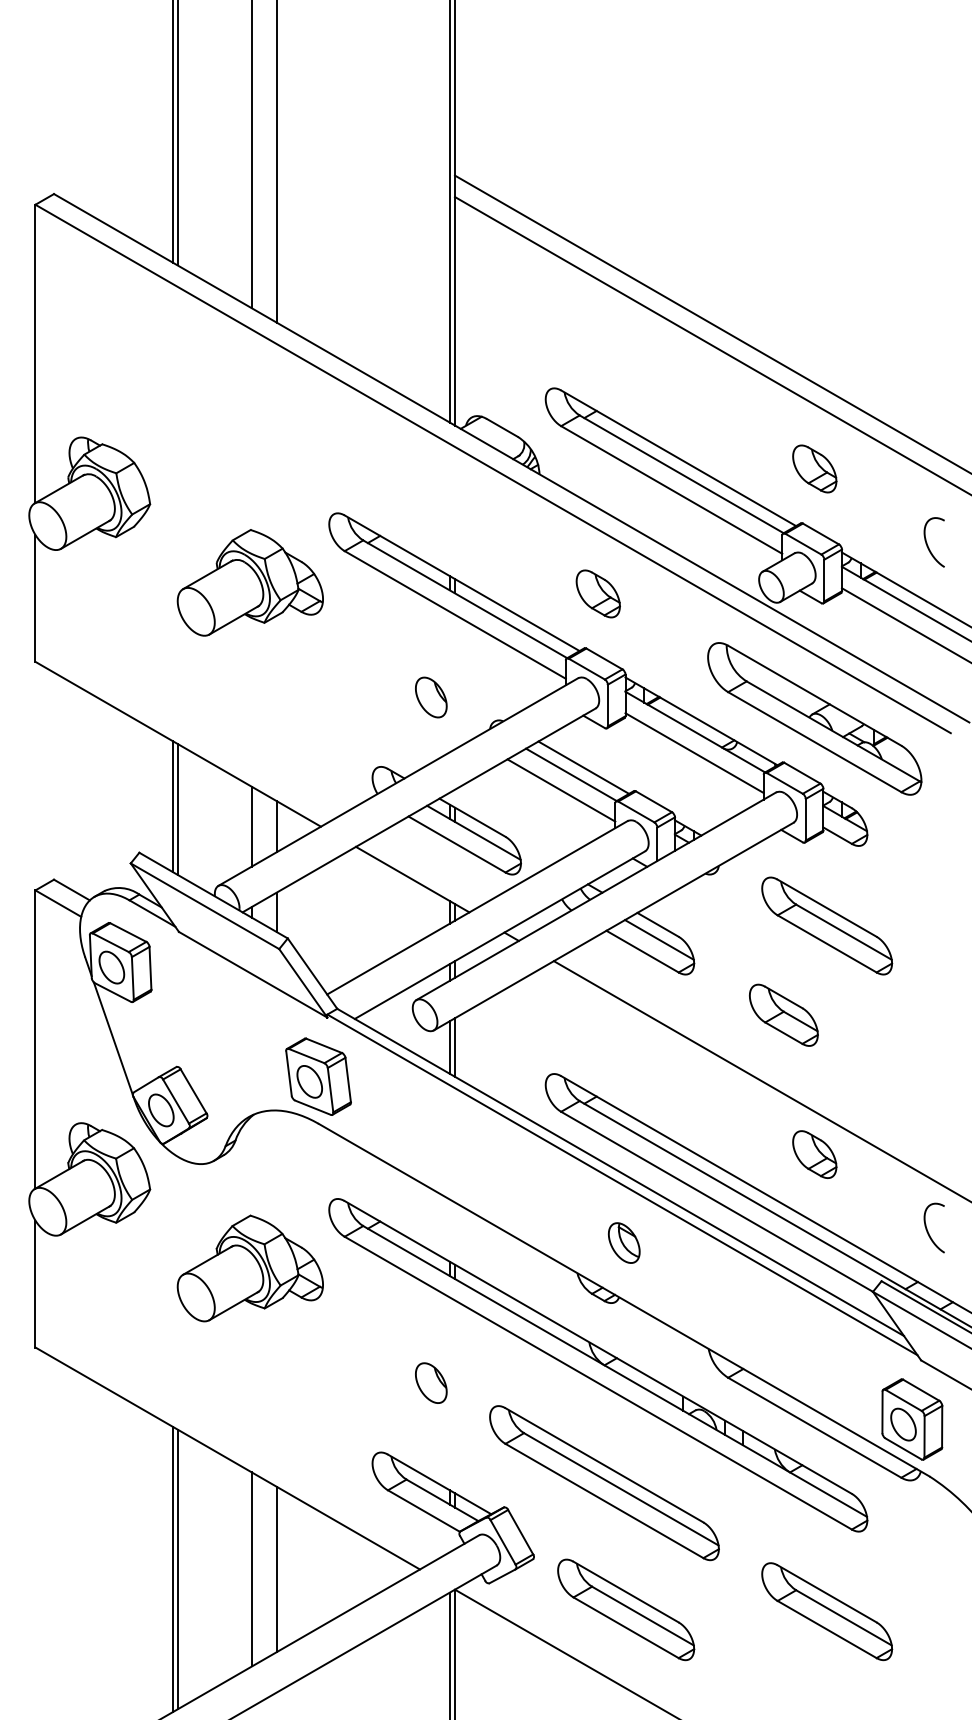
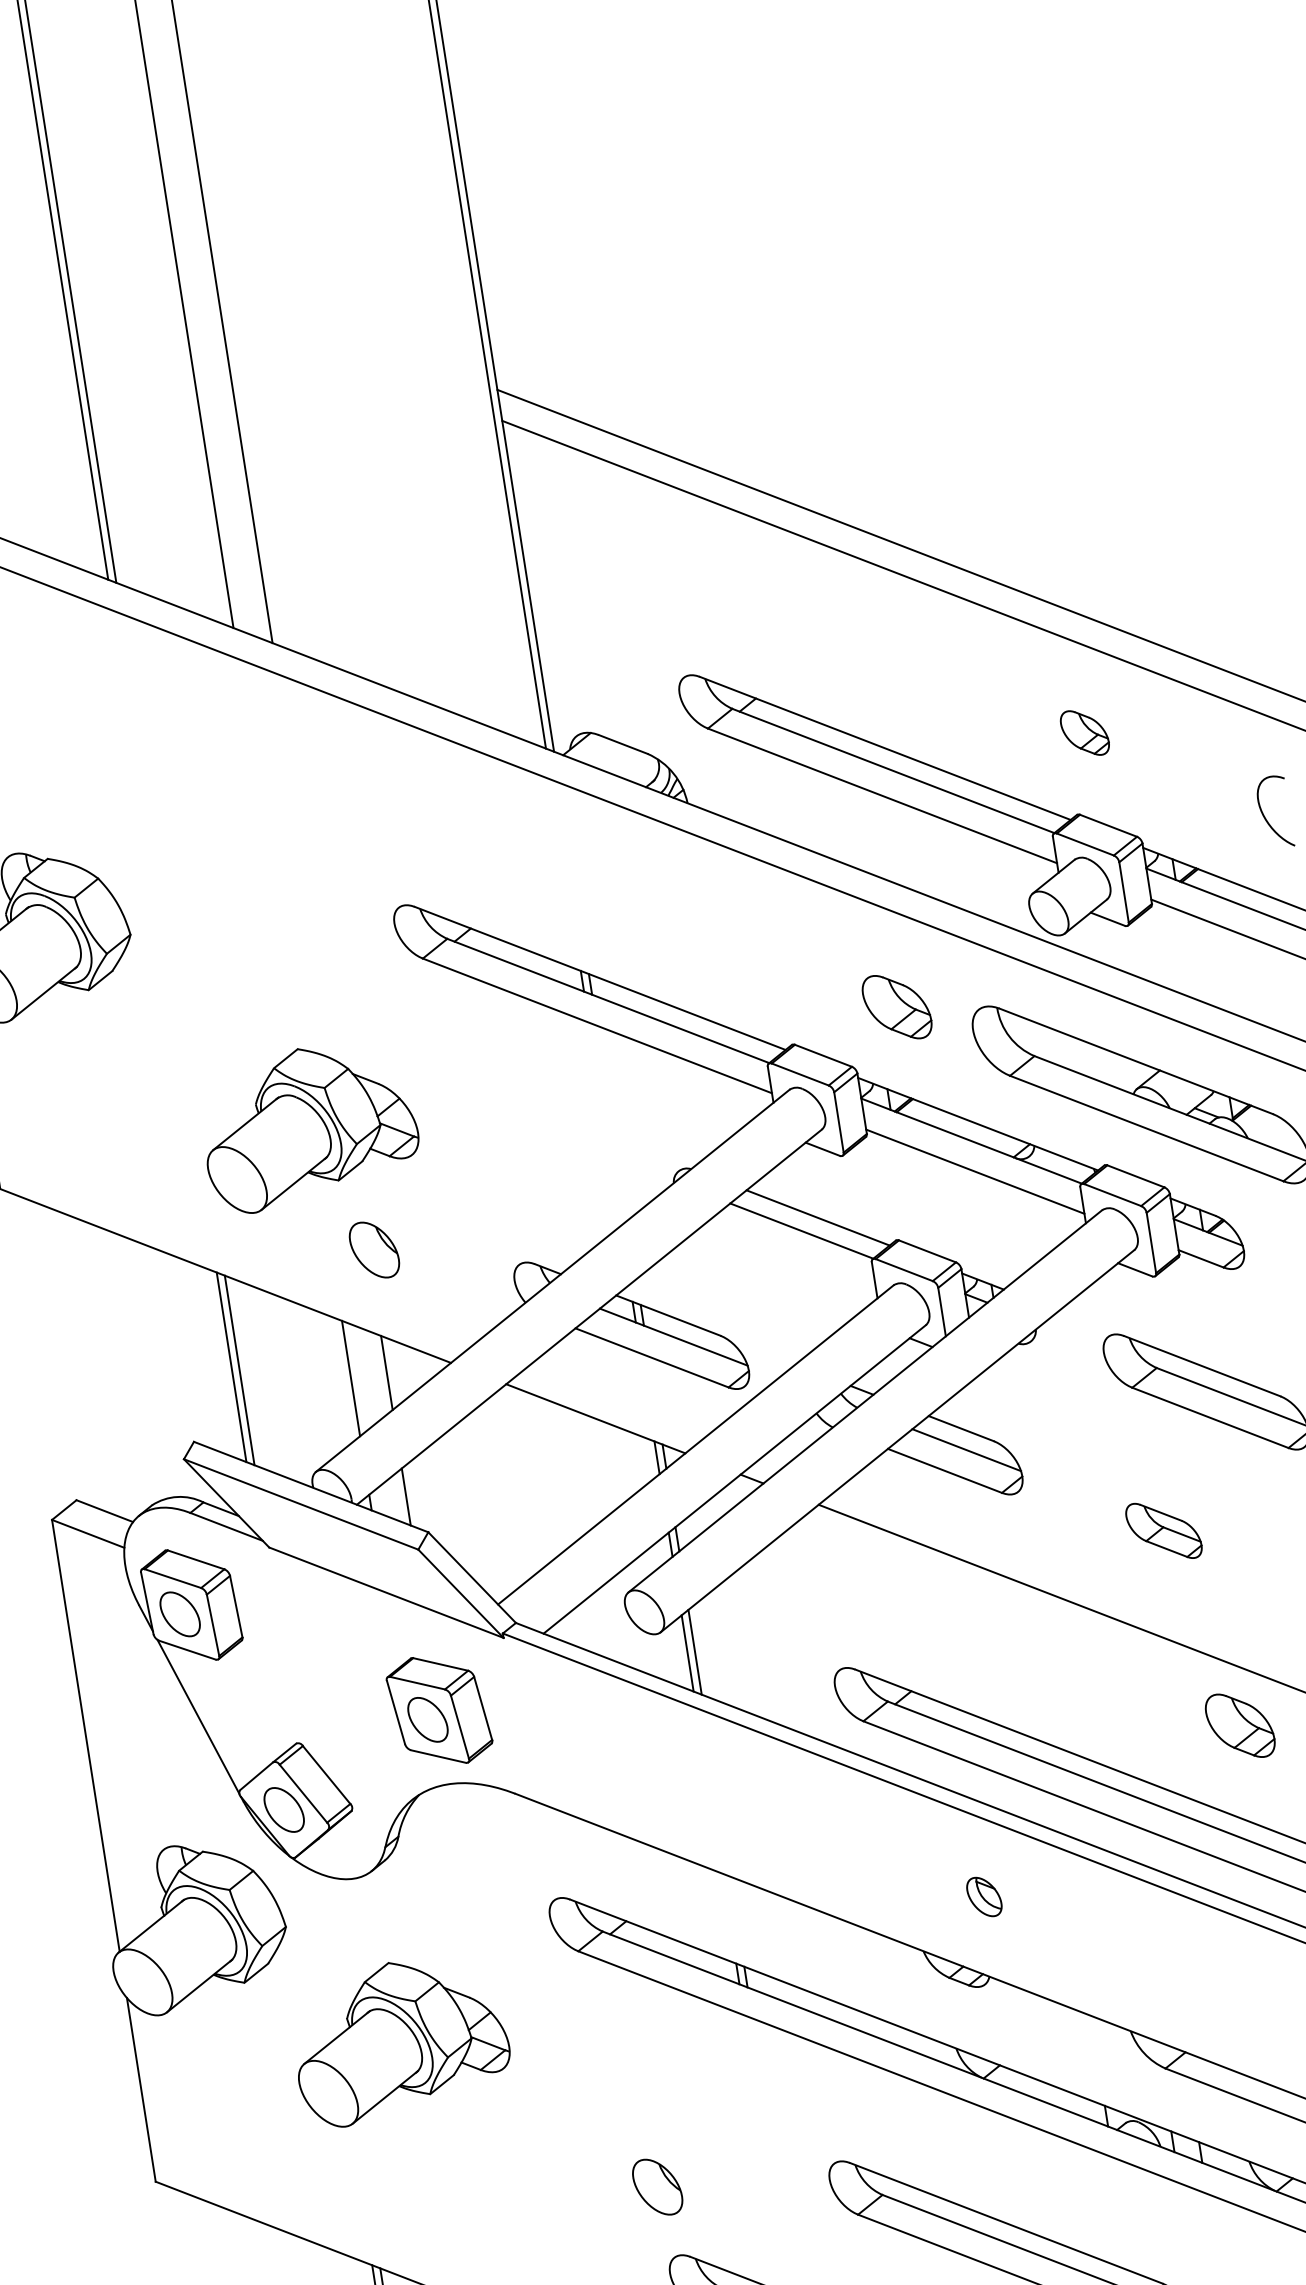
part: (814, 468) -> (1084, 732), size x0.7
part: (249, 582) -> (307, 1125), moved
part: (597, 593) -> (895, 1006), moved
part: (431, 697) -> (374, 1249), moved
line: (561, 790) -> (791, 1256), removed
part: (783, 1014) -> (1163, 1529), size x0.7
part: (318, 1076) -> (439, 1710), moved
part: (623, 1242) -> (983, 1896), size x0.7
part: (249, 1268) -> (399, 2039), moved
part: (431, 1382) -> (657, 2186), moved

